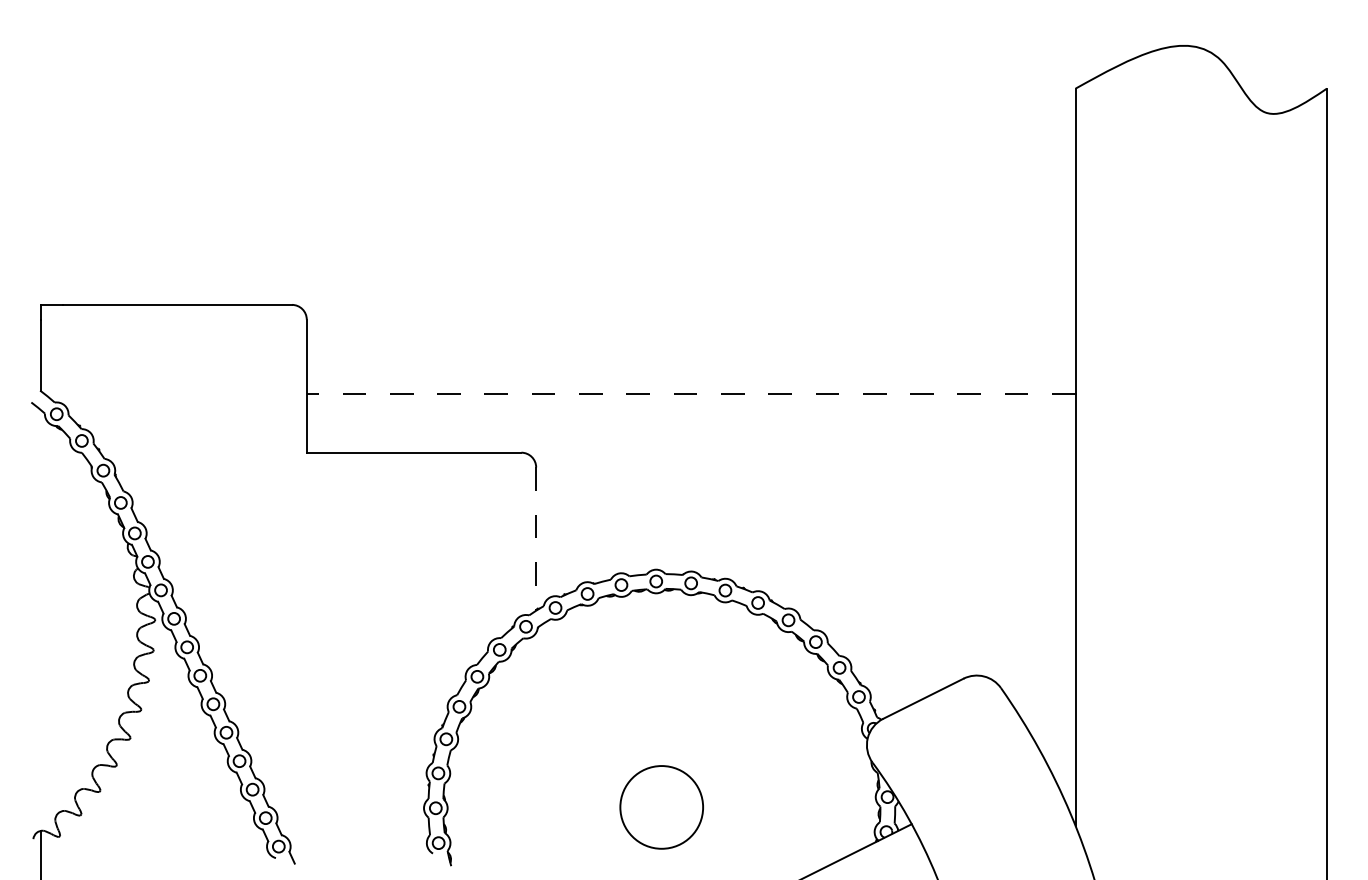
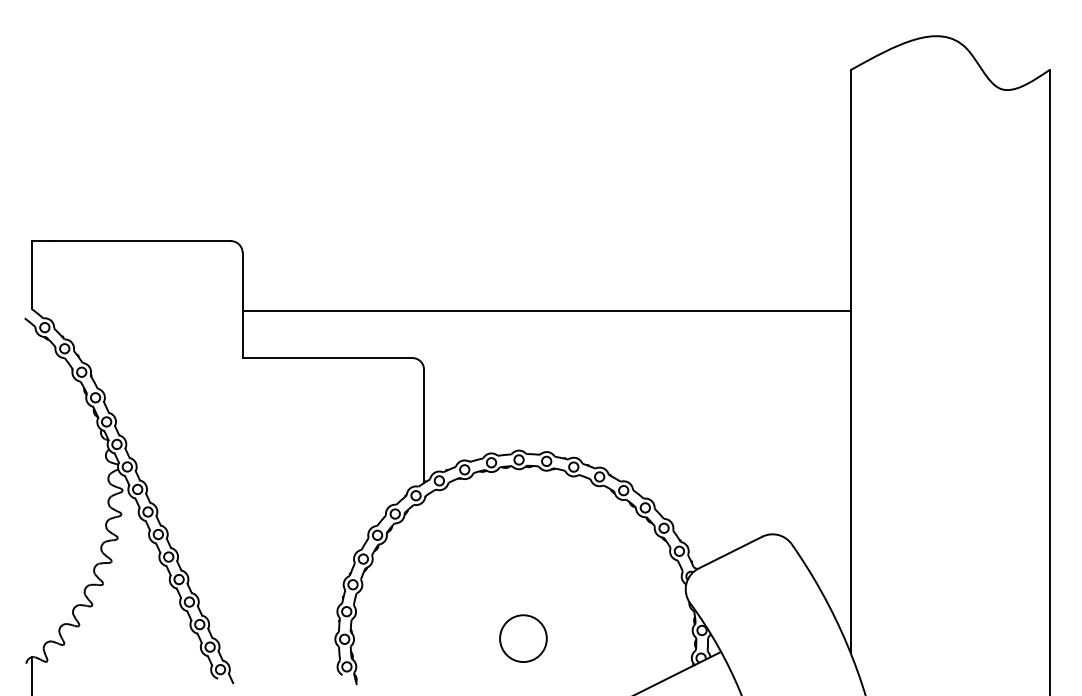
line: (690, 393) -> (546, 311), dashed -> solid
line: (536, 539) -> (424, 426), dashed -> solid
circle: (661, 807) -> (523, 638), size x0.71

